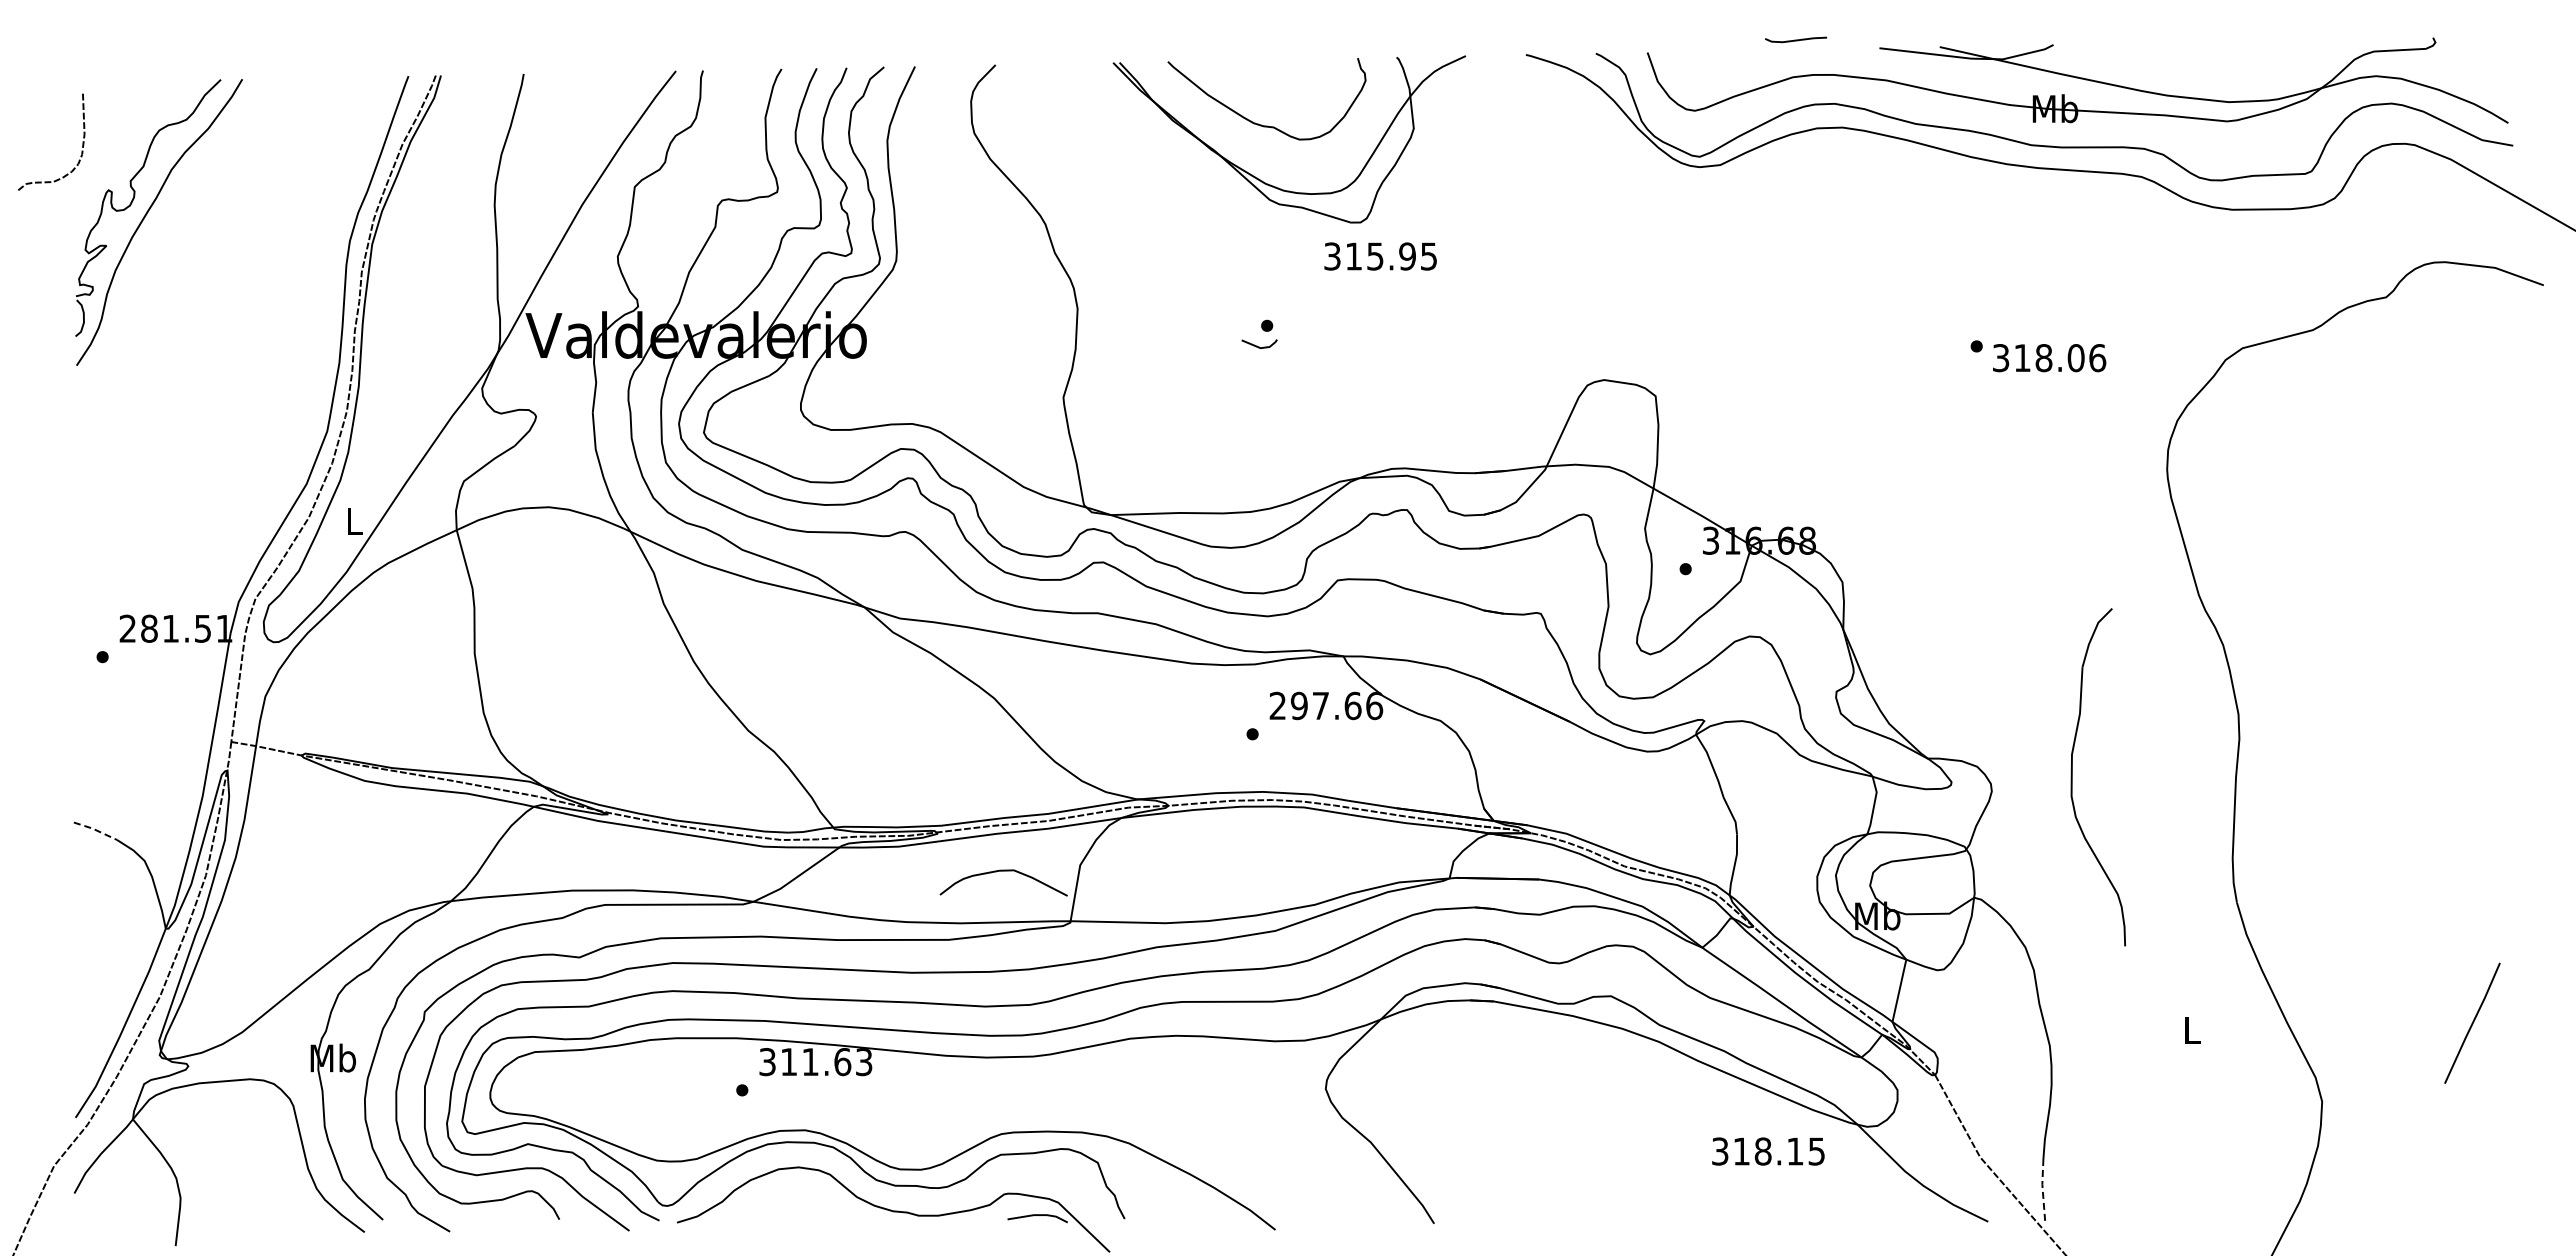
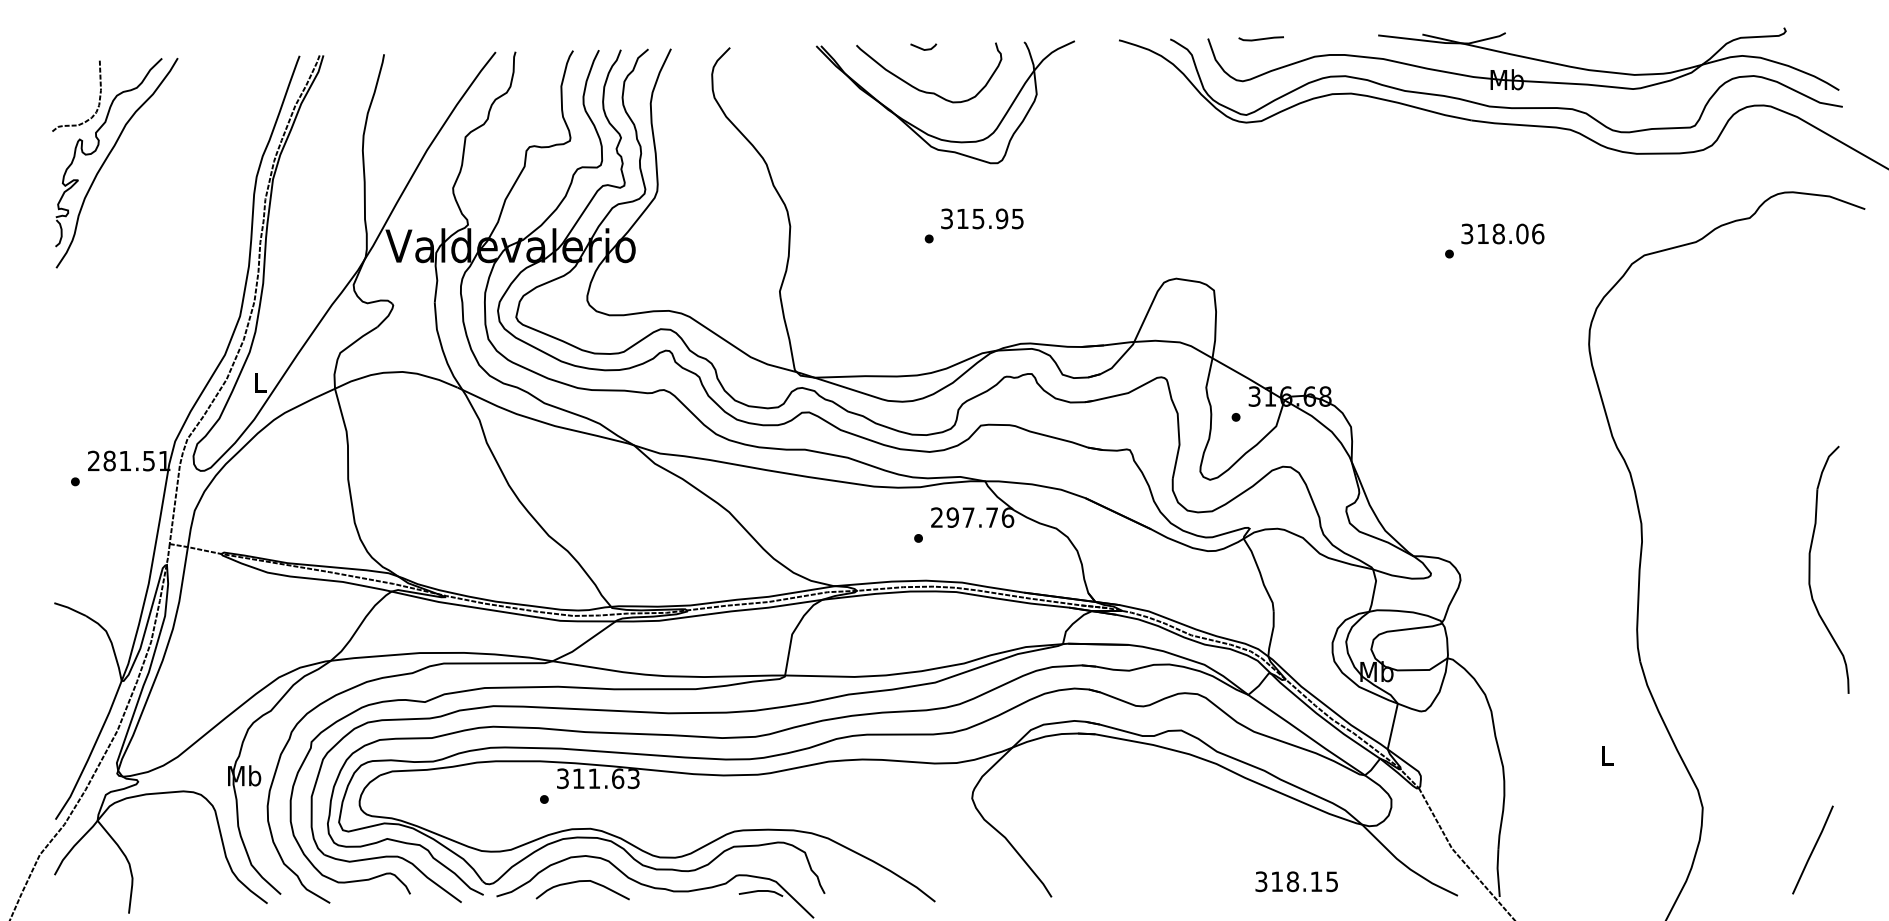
line: (1795, 39) -> (1260, 38), moved
curve: (82, 141) -> (99, 95), moved
text: (1380, 256) -> (982, 218), moved
line: (1257, 345) -> (922, 48), moved
text: (2049, 358) -> (1502, 234), moved
text: (1352, 705) -> (991, 517), 297.66 -> 297.76
part: (2072, 777) -> (1810, 570), moved
line: (95, 830) -> (70, 608), dashed -> solid
curve: (1003, 871) -> (582, 881), moved
line: (2472, 1022) -> (1812, 849), moved
text: (1768, 1151) -> (1296, 881), moved
line: (2042, 1191) -> (1497, 873), dashed -> solid

